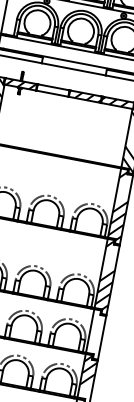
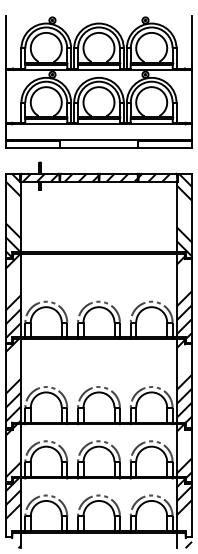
hatch: (54, 90) -> (81, 177), added
hatch: (96, 332) -> (184, 451), added

